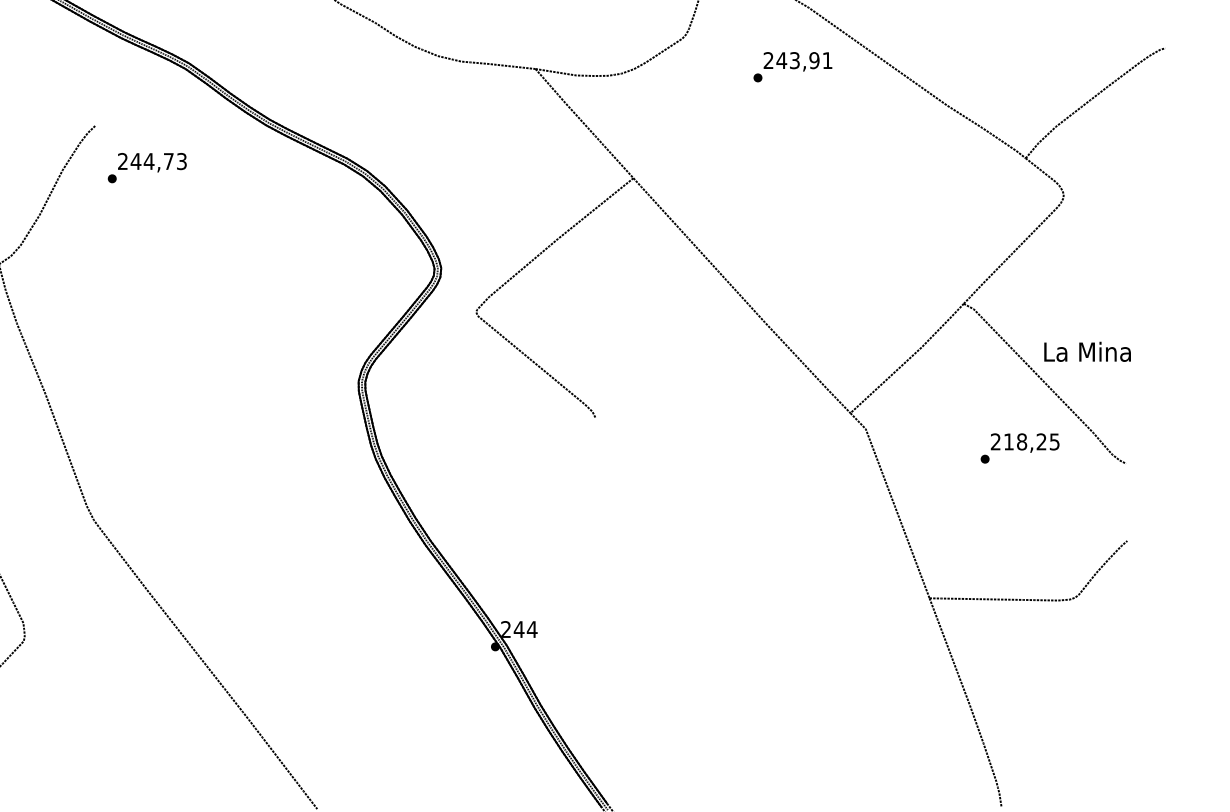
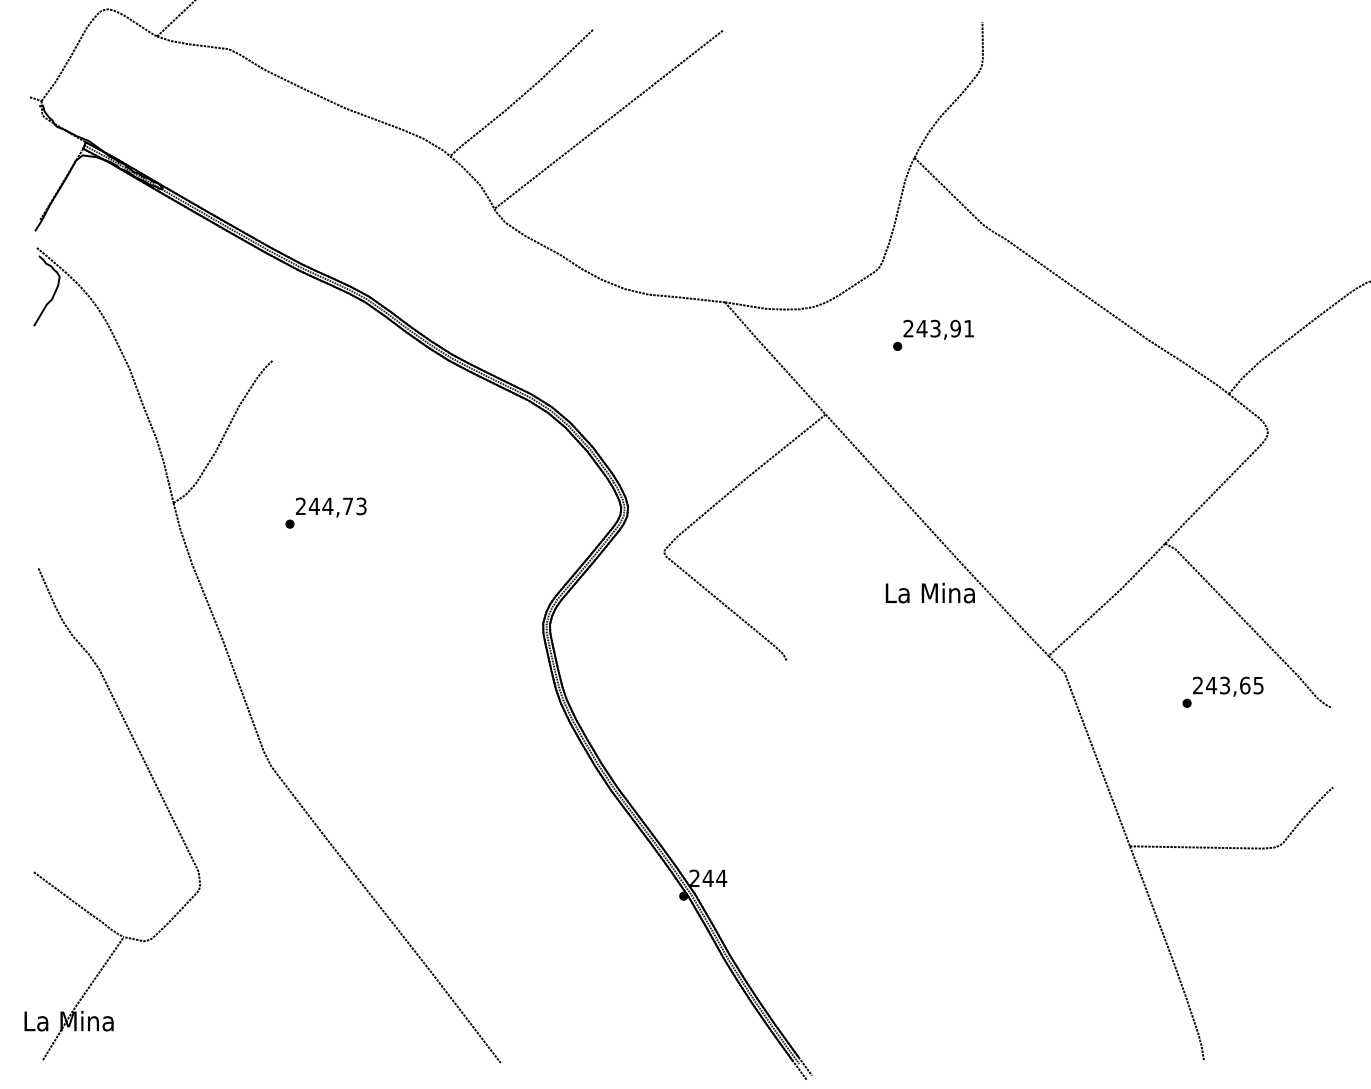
text: (792, 66) -> (933, 334), moved
text: (146, 167) -> (325, 512), moved
text: (1086, 351) -> (929, 592), moved
text: (1025, 441) -> (1228, 685), 218,25 -> 243,65

